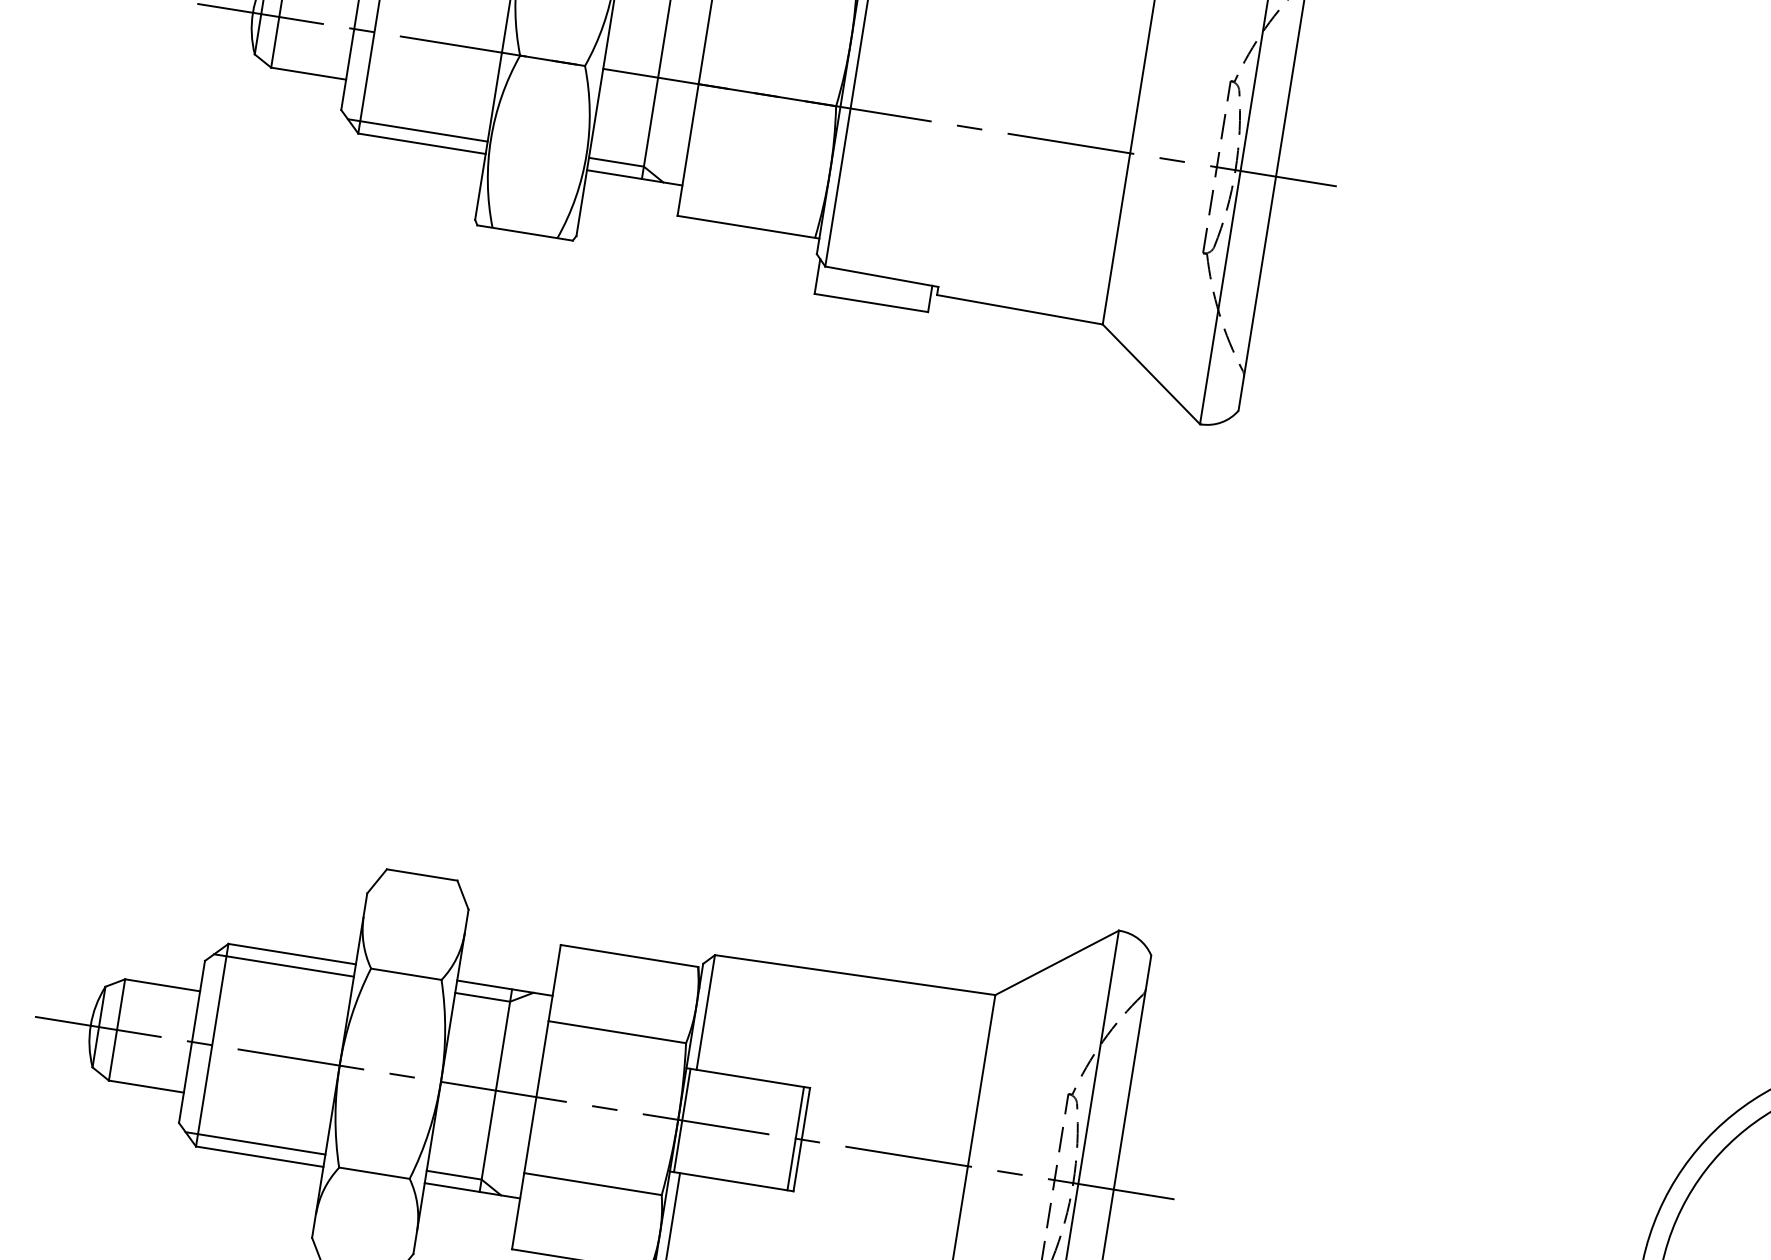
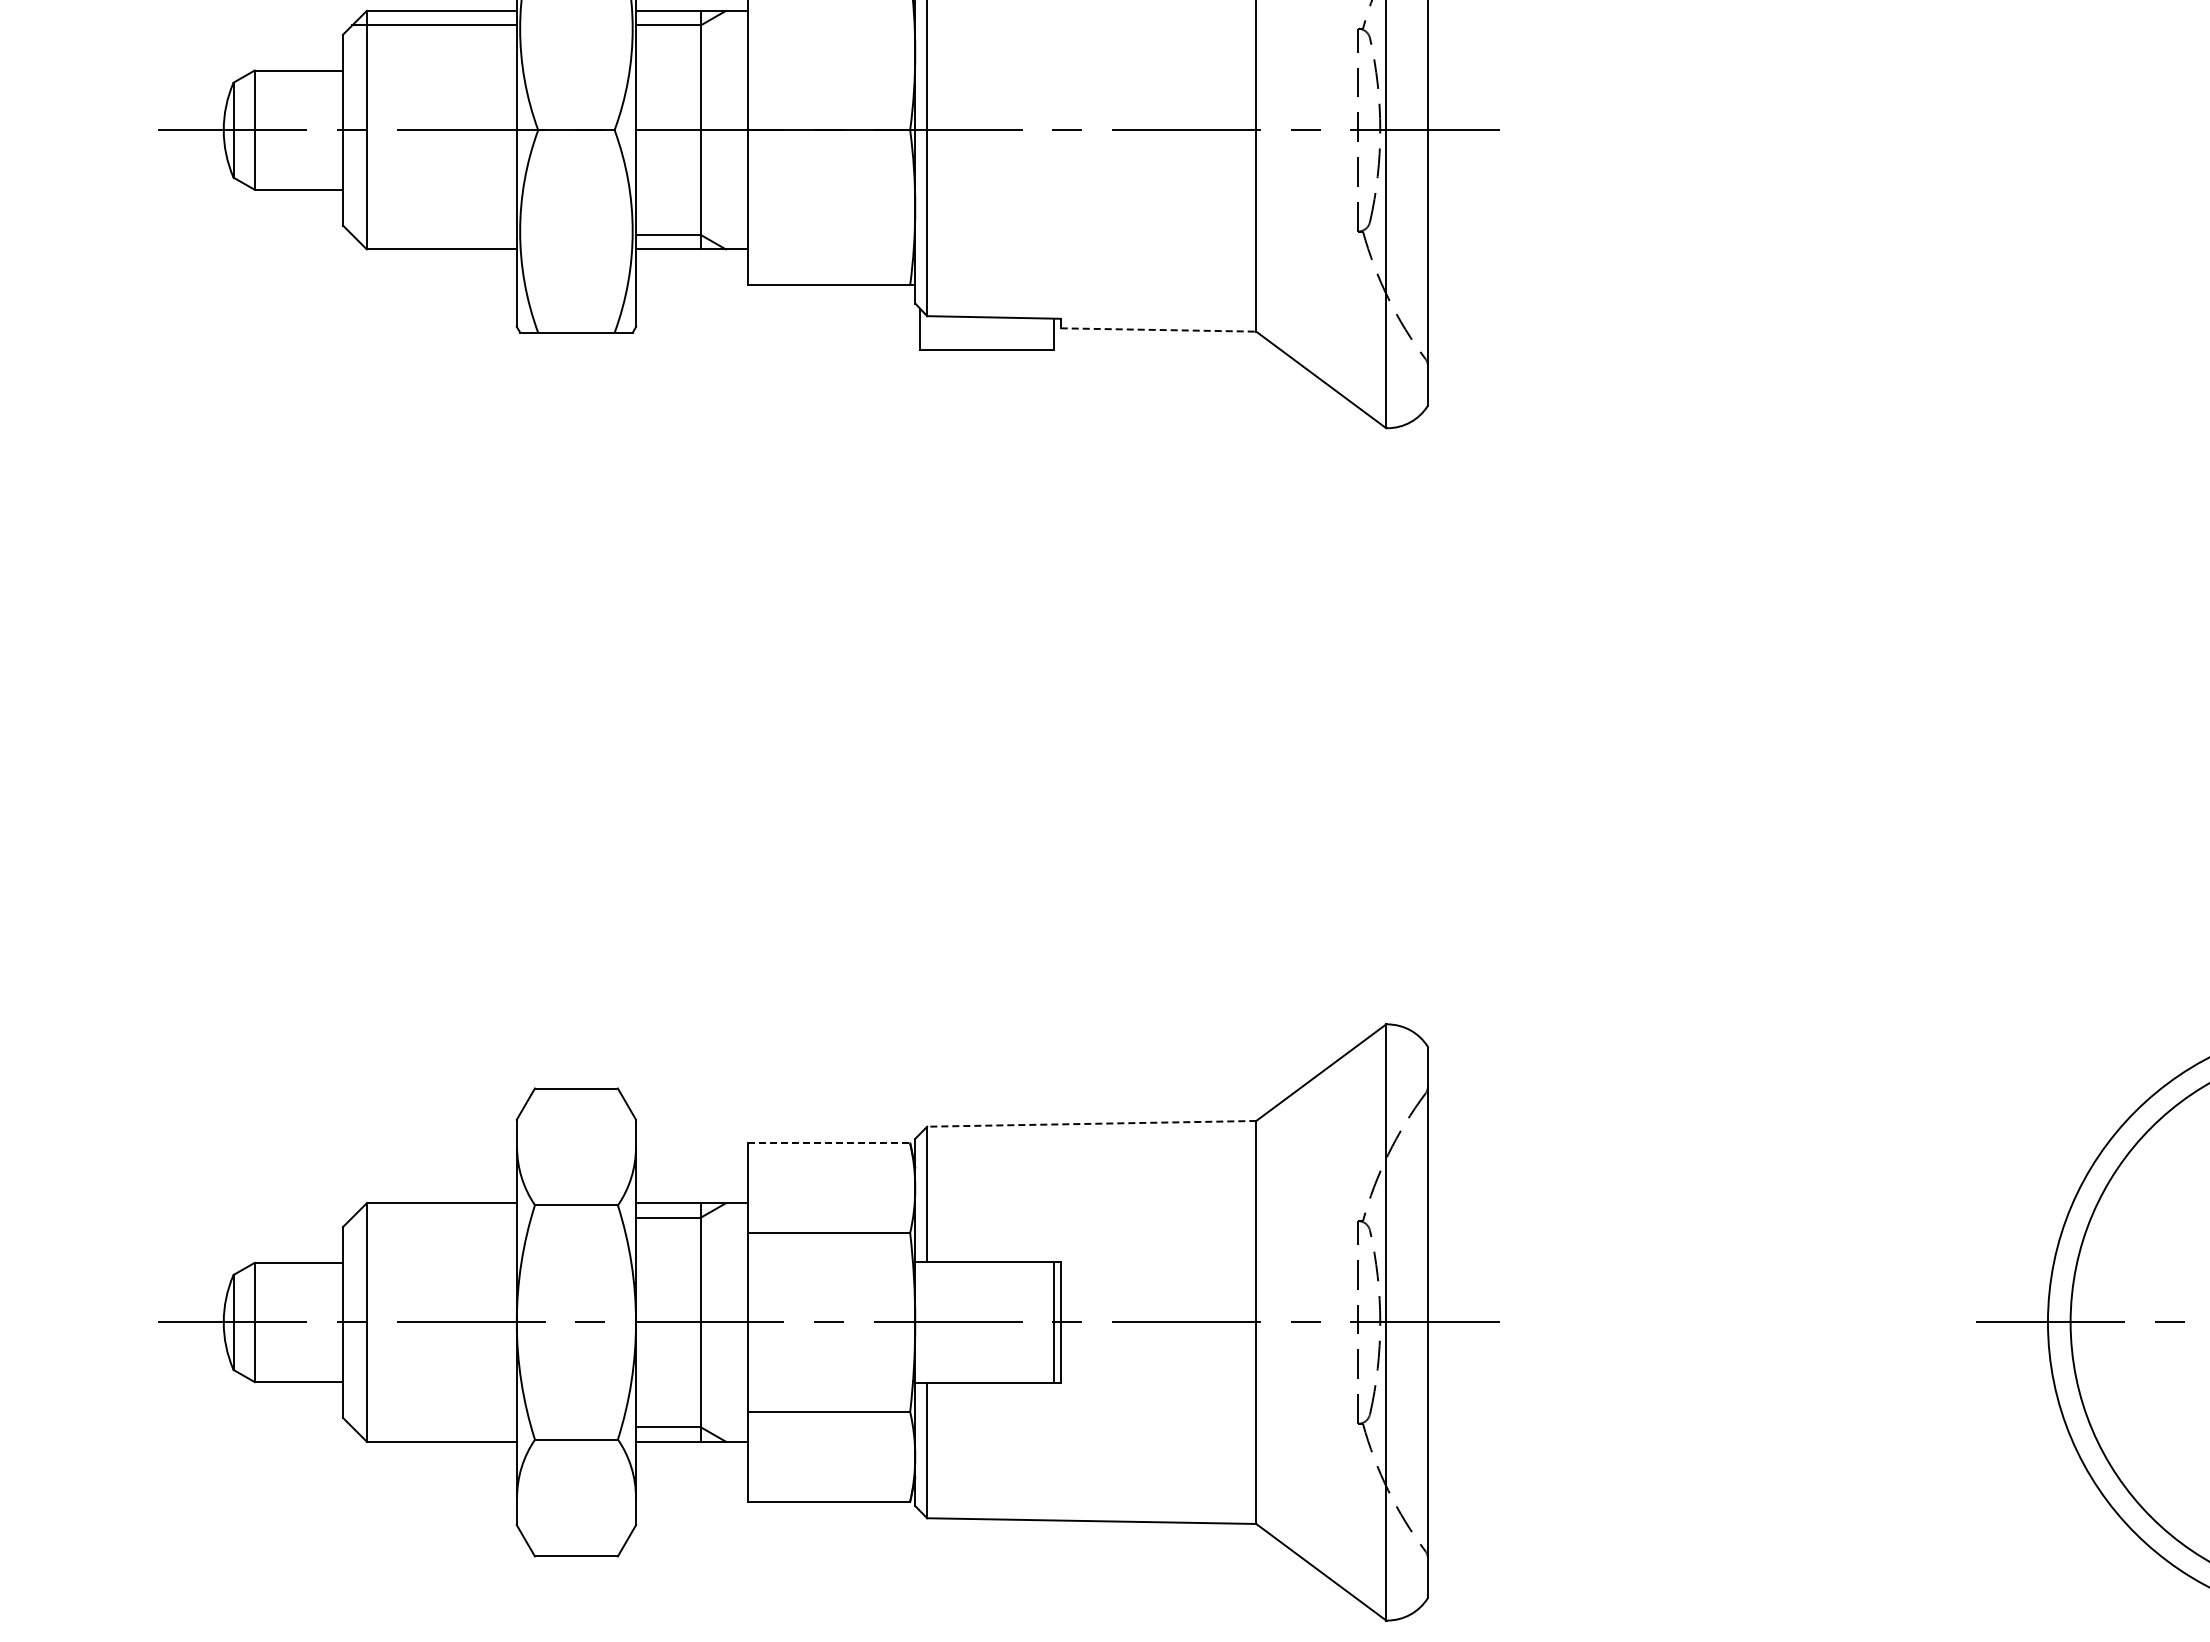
line: (417, 130) -> (434, 234), removed
line: (1019, 310) -> (1158, 330), solid -> dashed
line: (629, 956) -> (829, 1143), solid -> dashed
line: (284, 965) -> (434, 1217), removed
line: (855, 974) -> (1091, 1123), solid -> dashed
line: (682, 1120) -> (920, 1322), removed
line: (255, 1143) -> (434, 1427), removed

